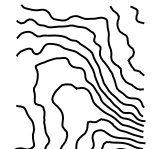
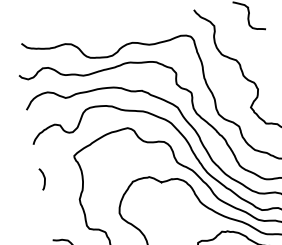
curve: (17, 74) -> (42, 179), added

